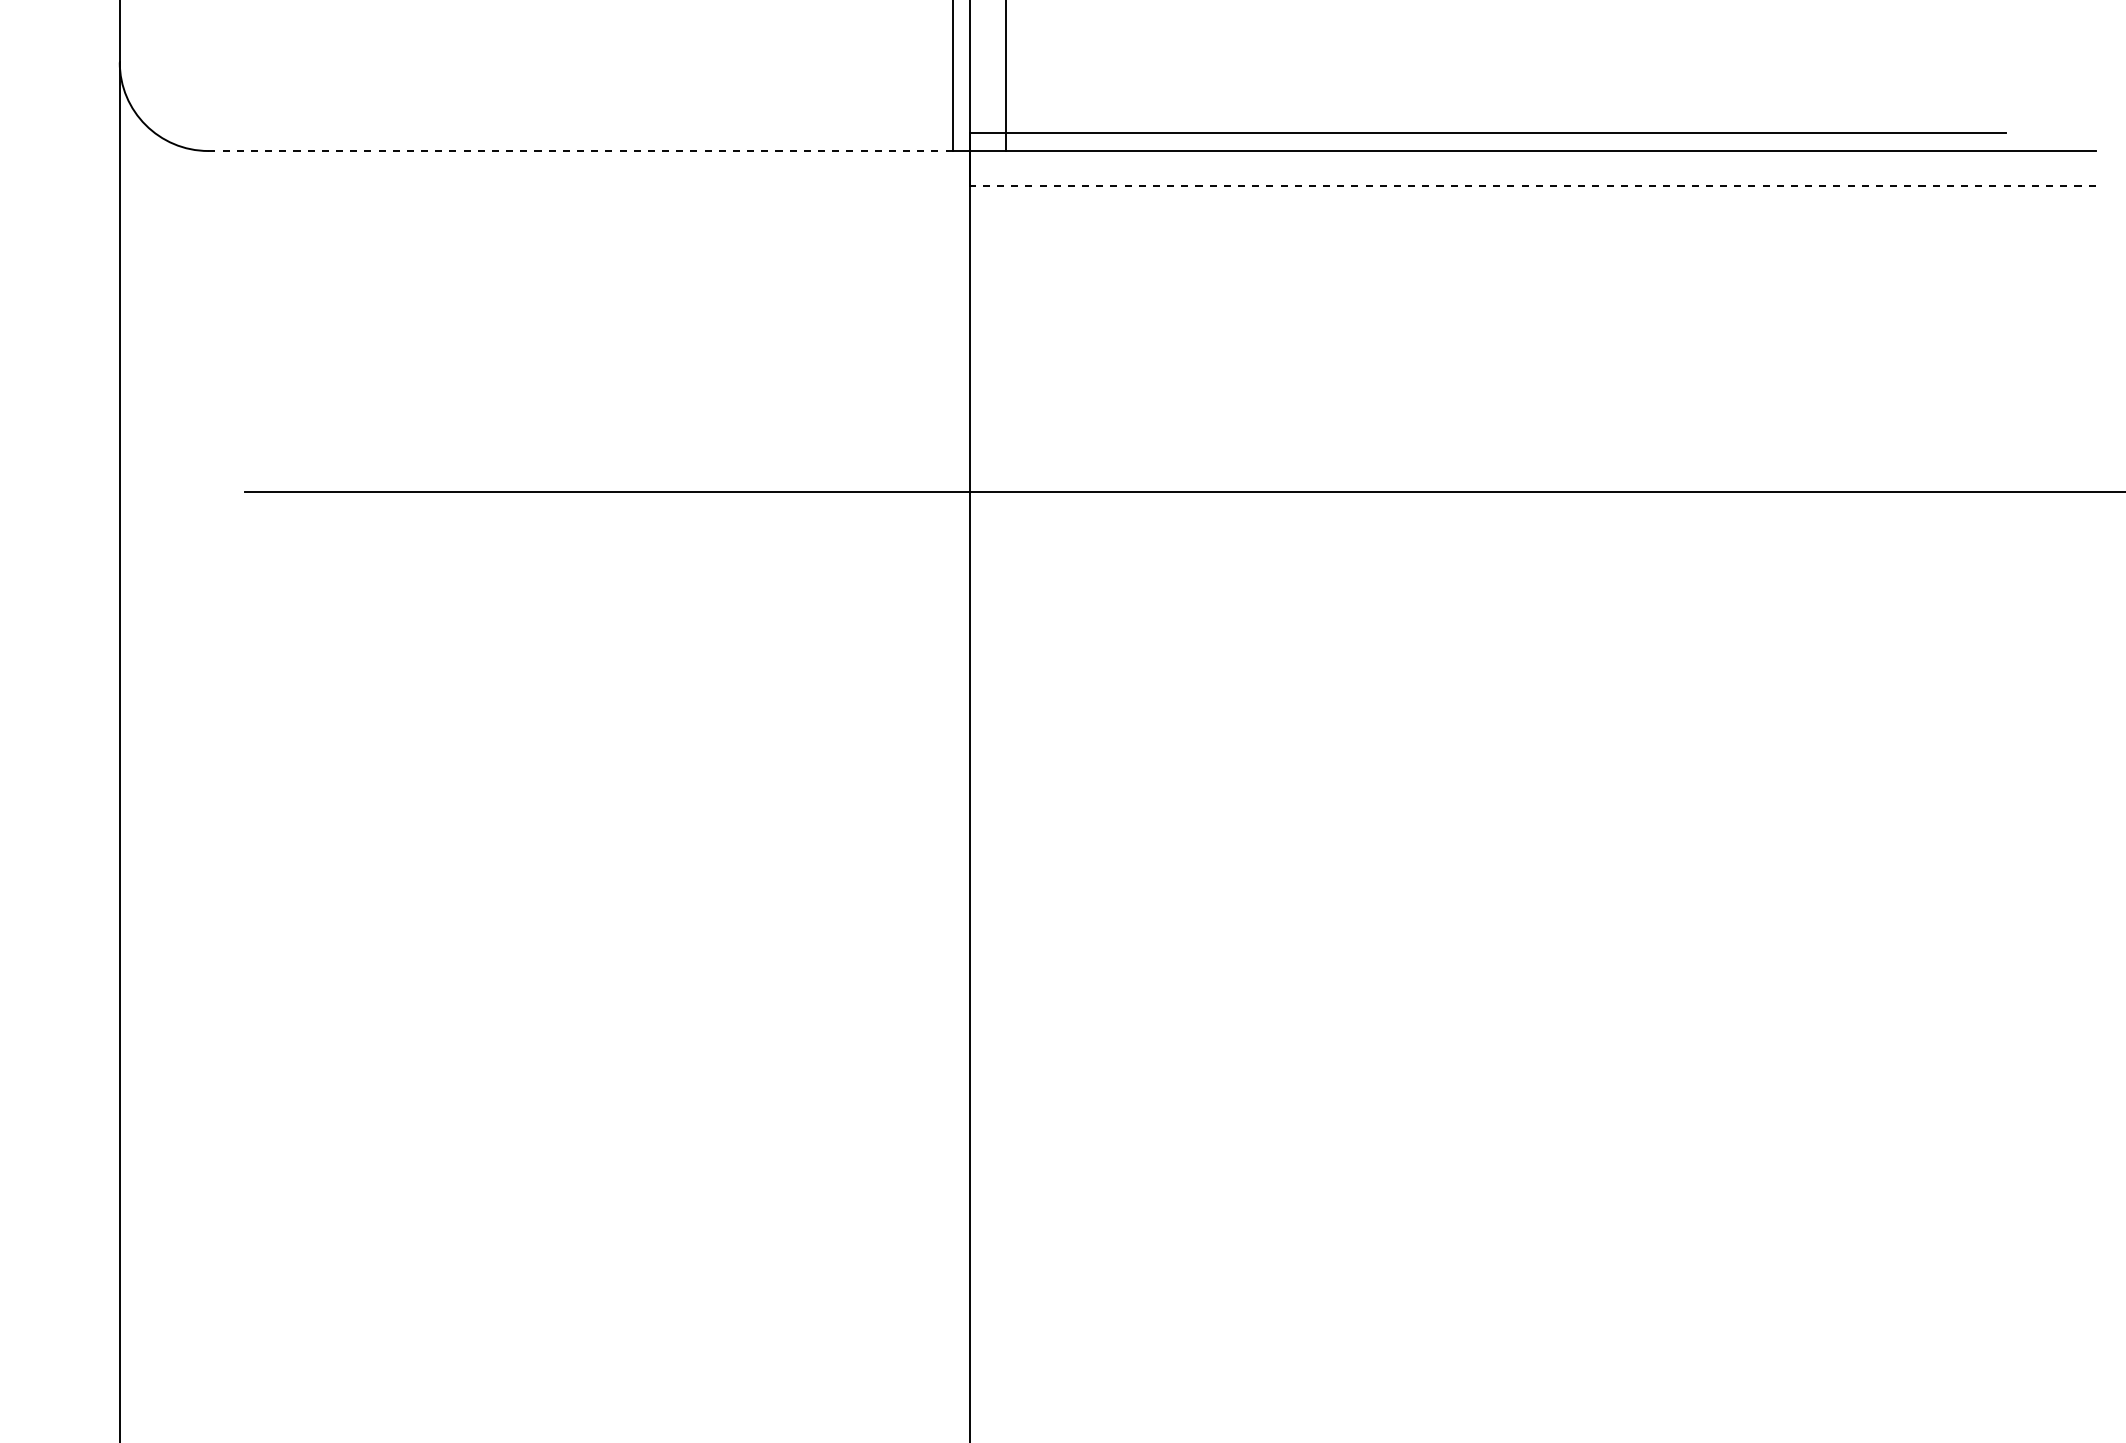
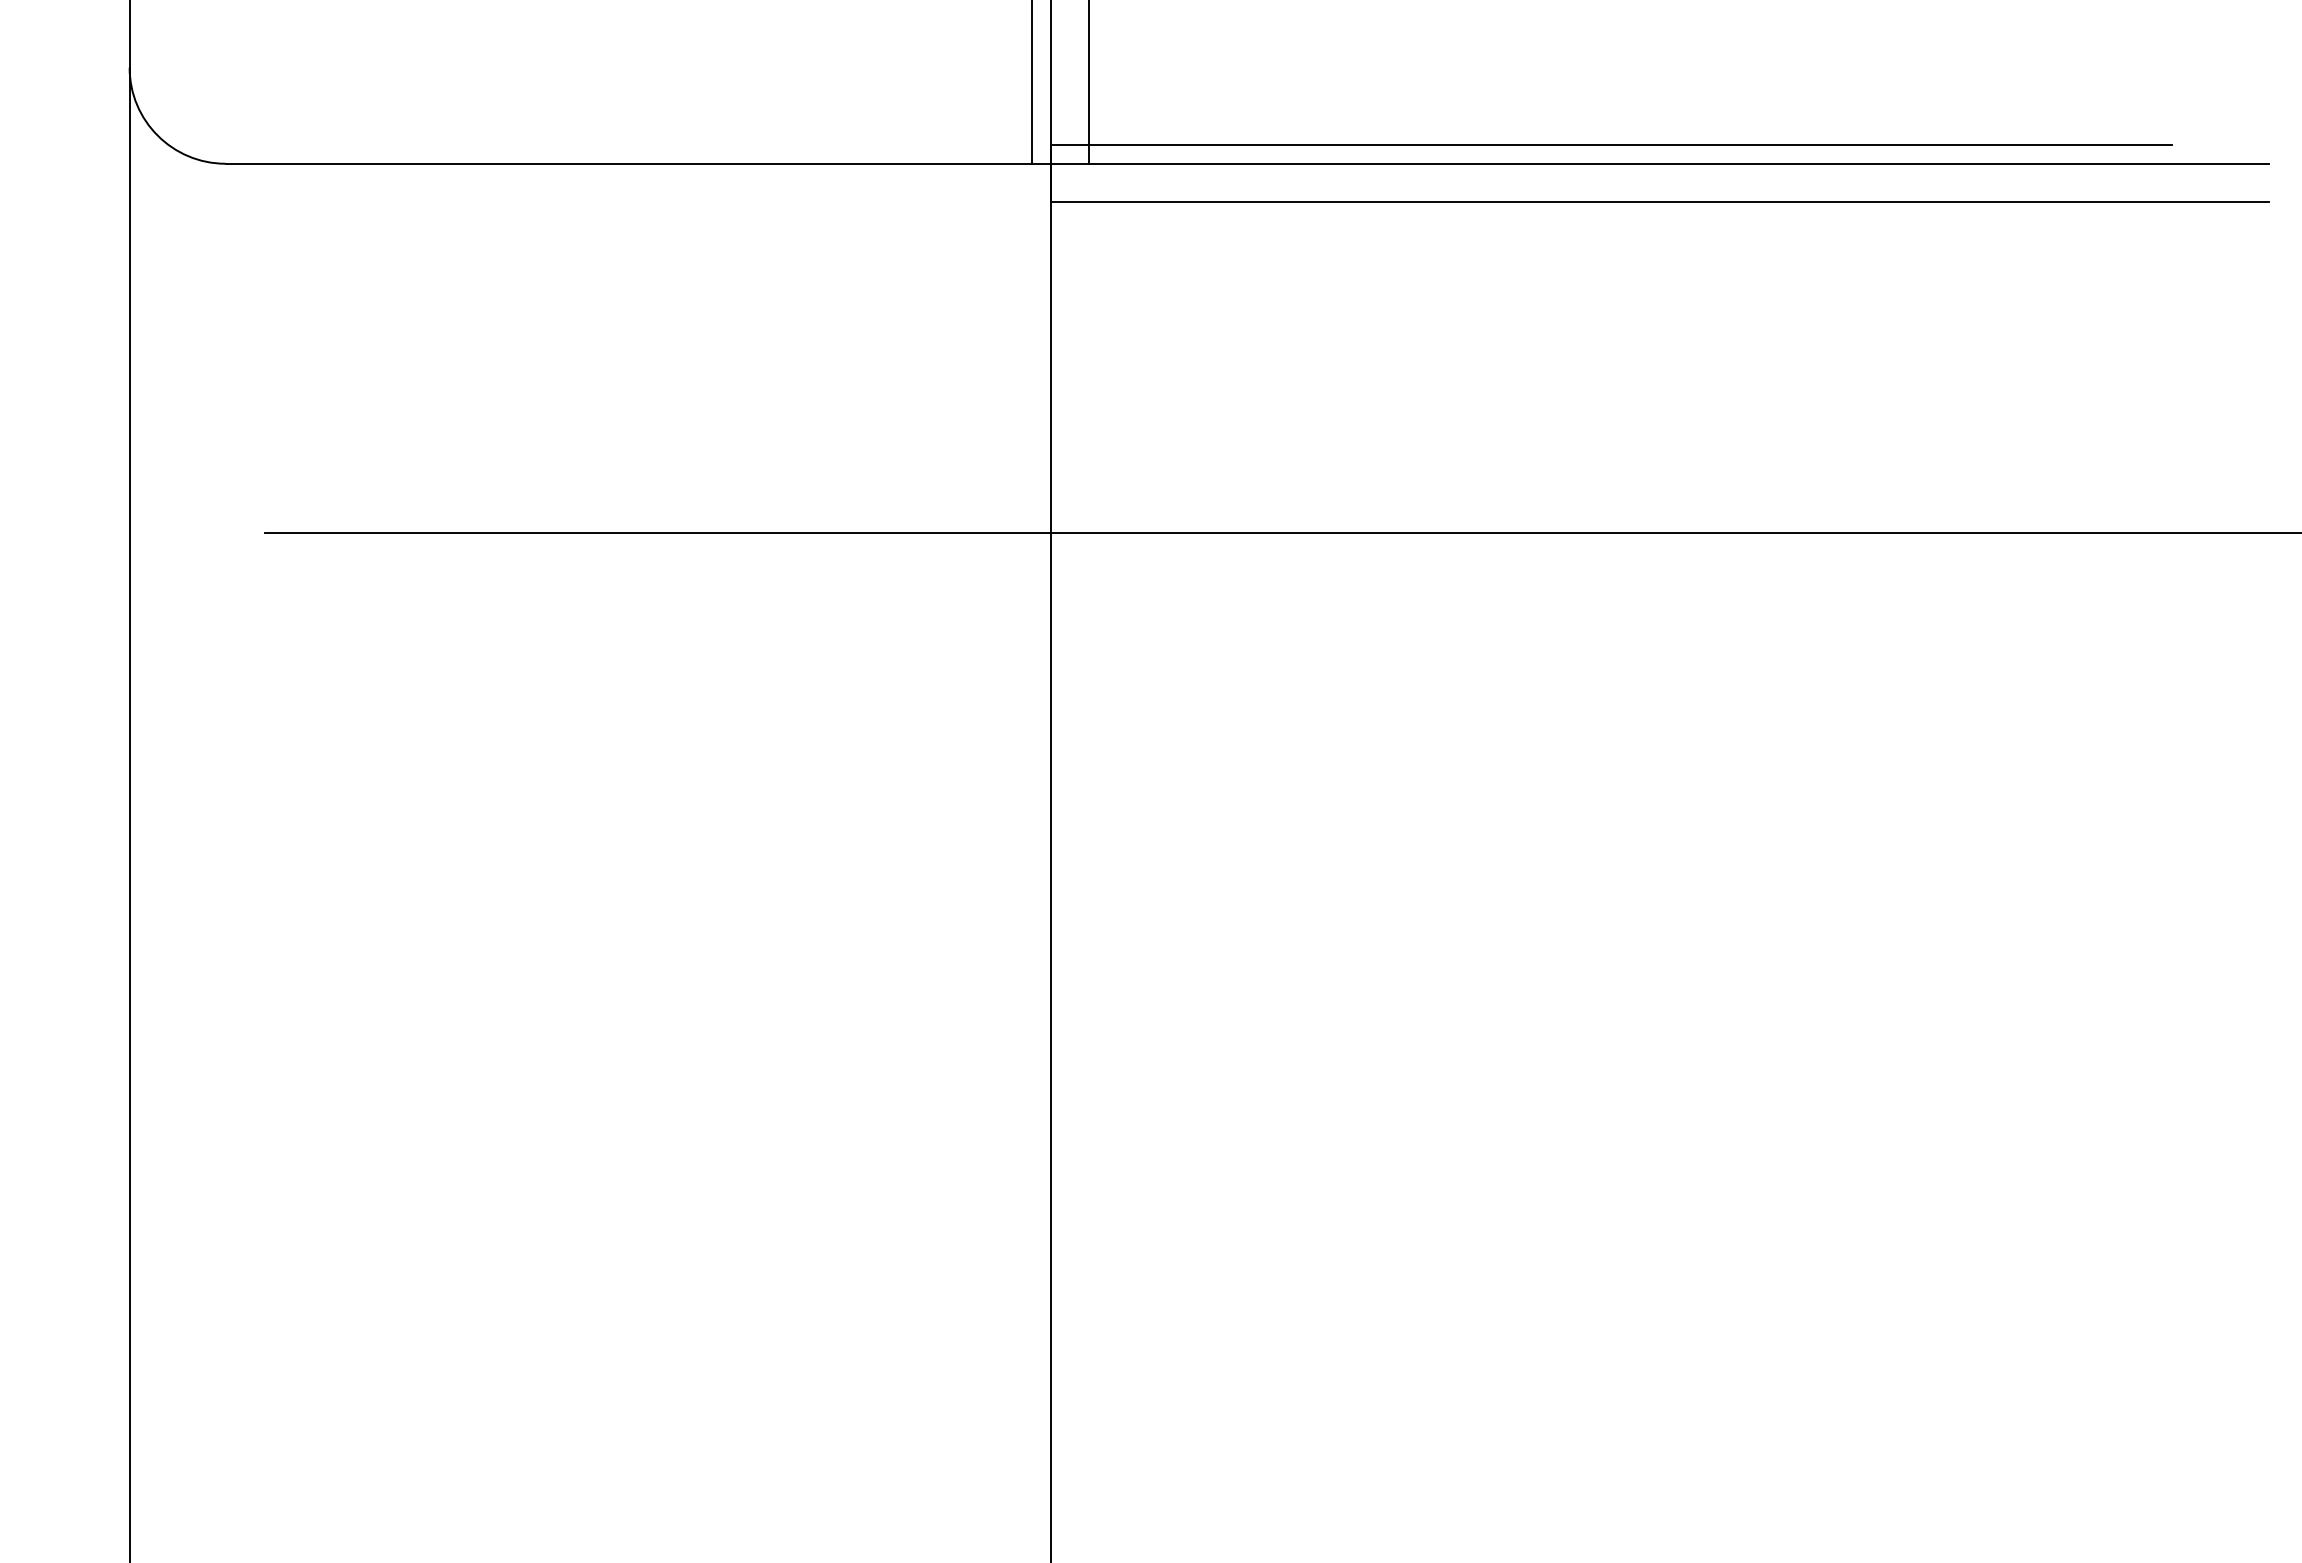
line: (580, 150) -> (628, 163), dashed -> solid
line: (1532, 186) -> (1659, 202), dashed -> solid

